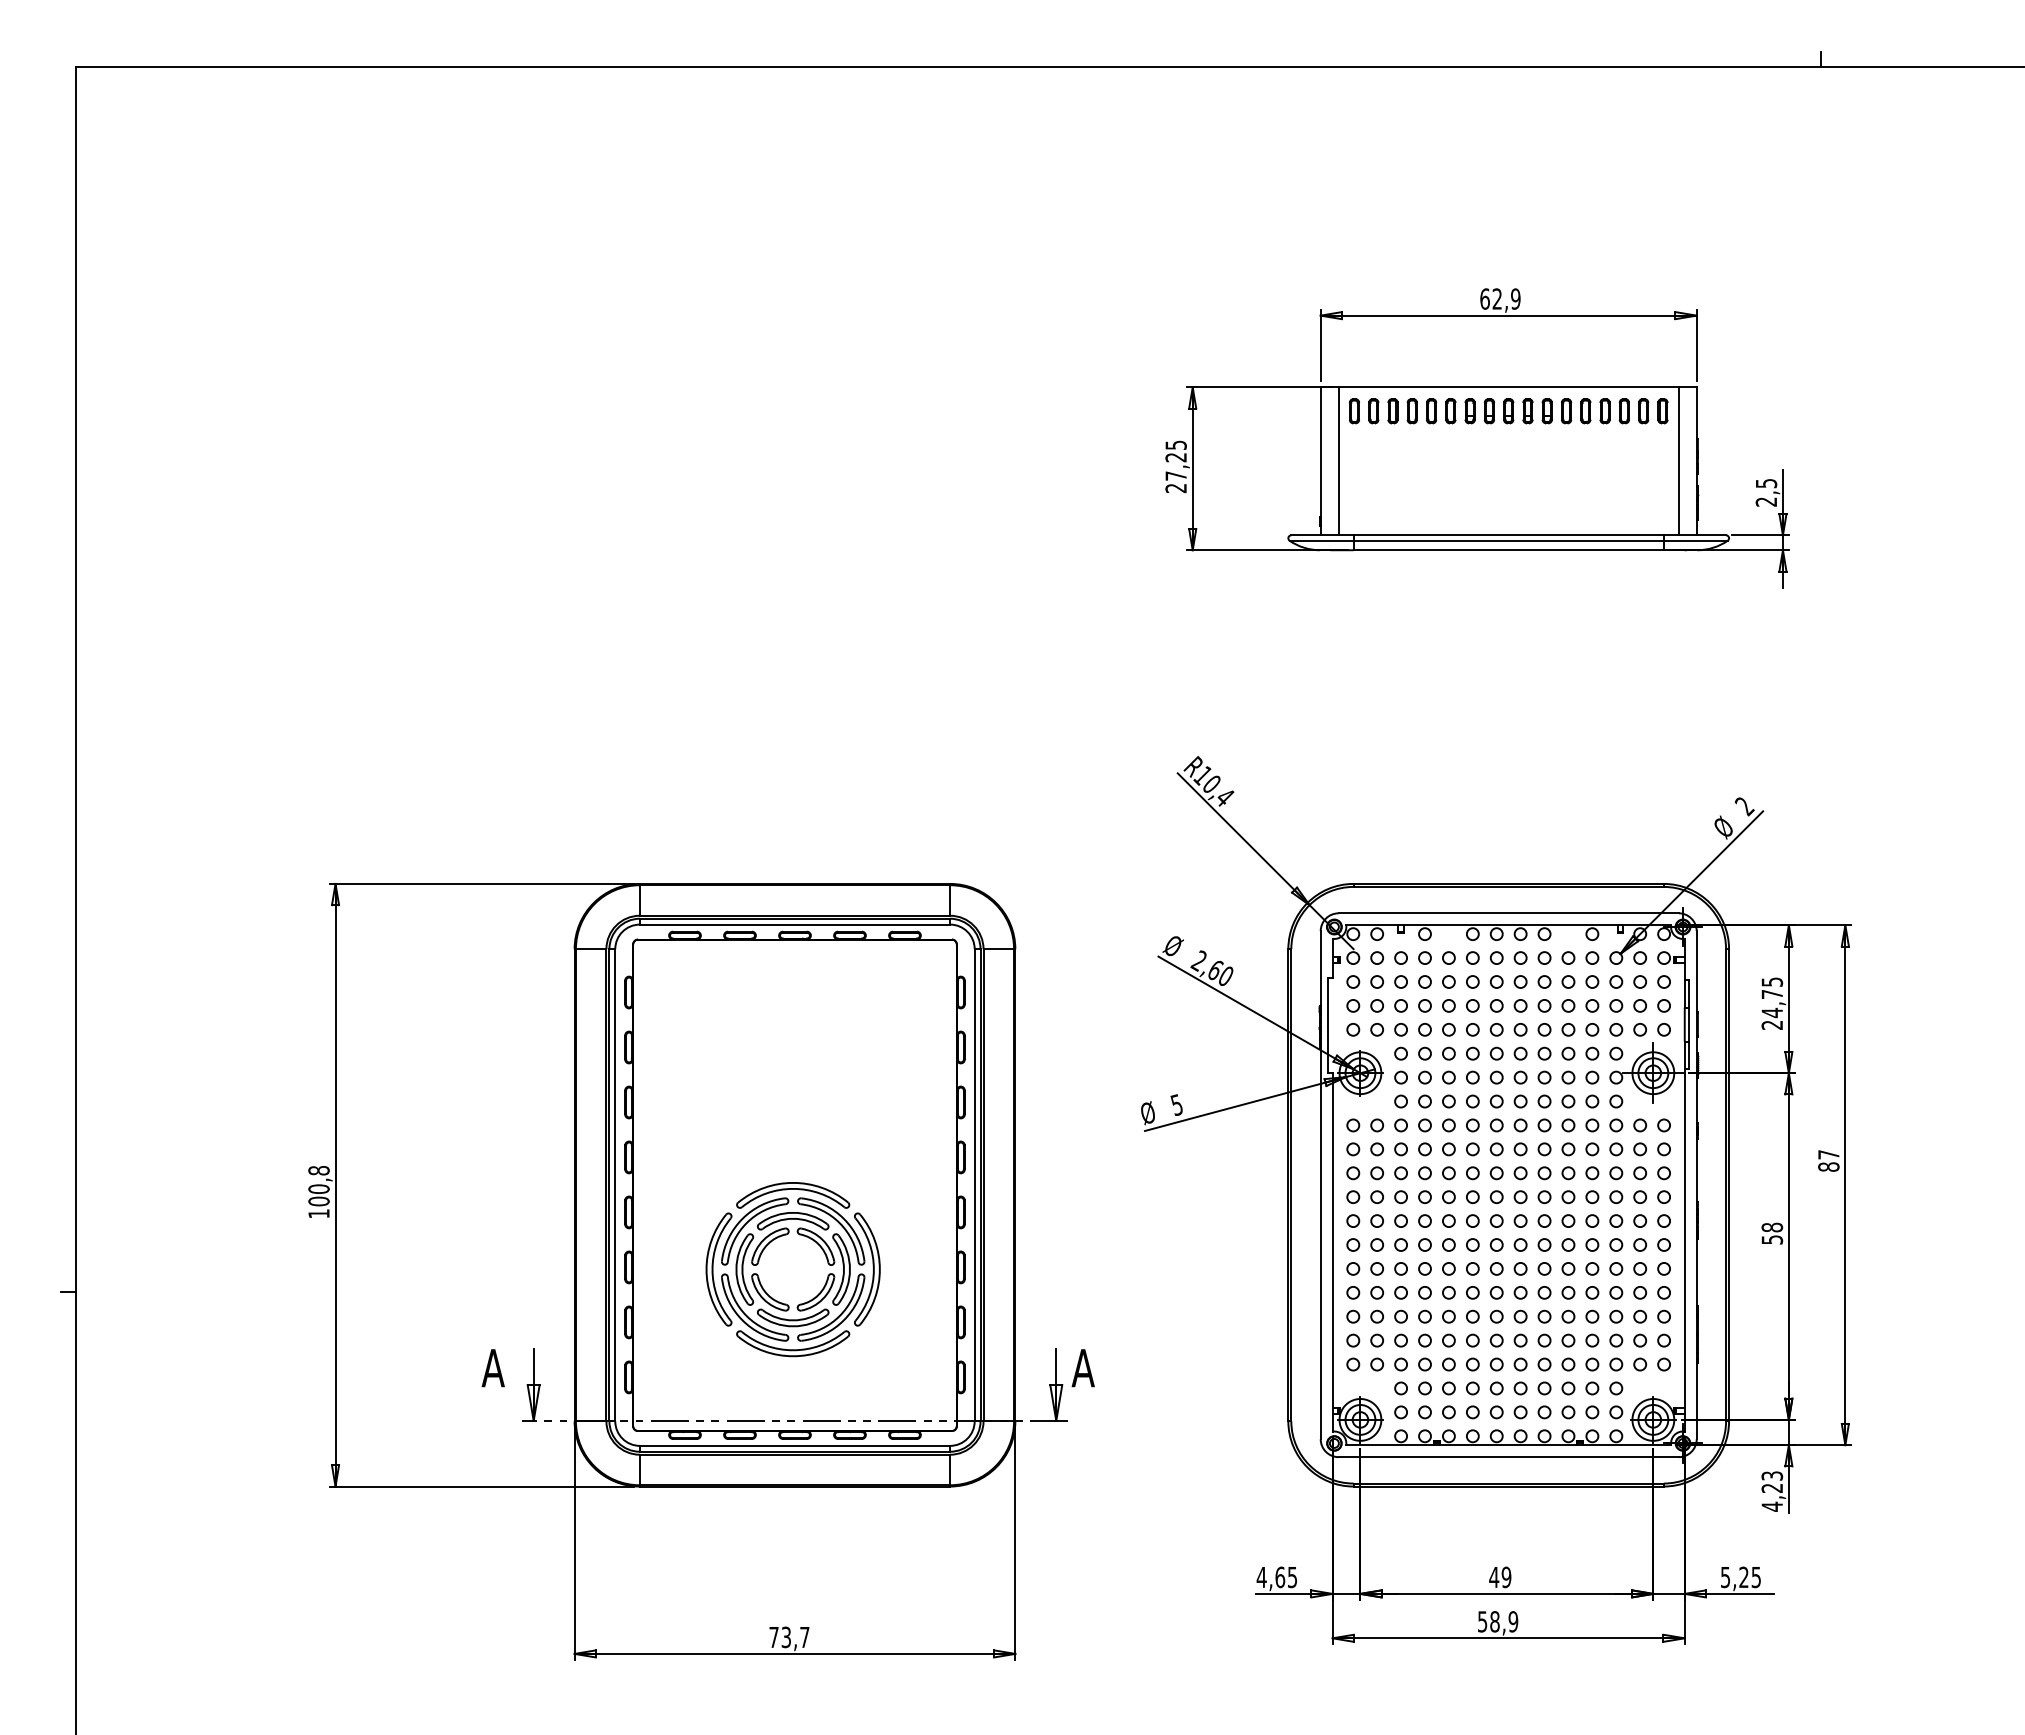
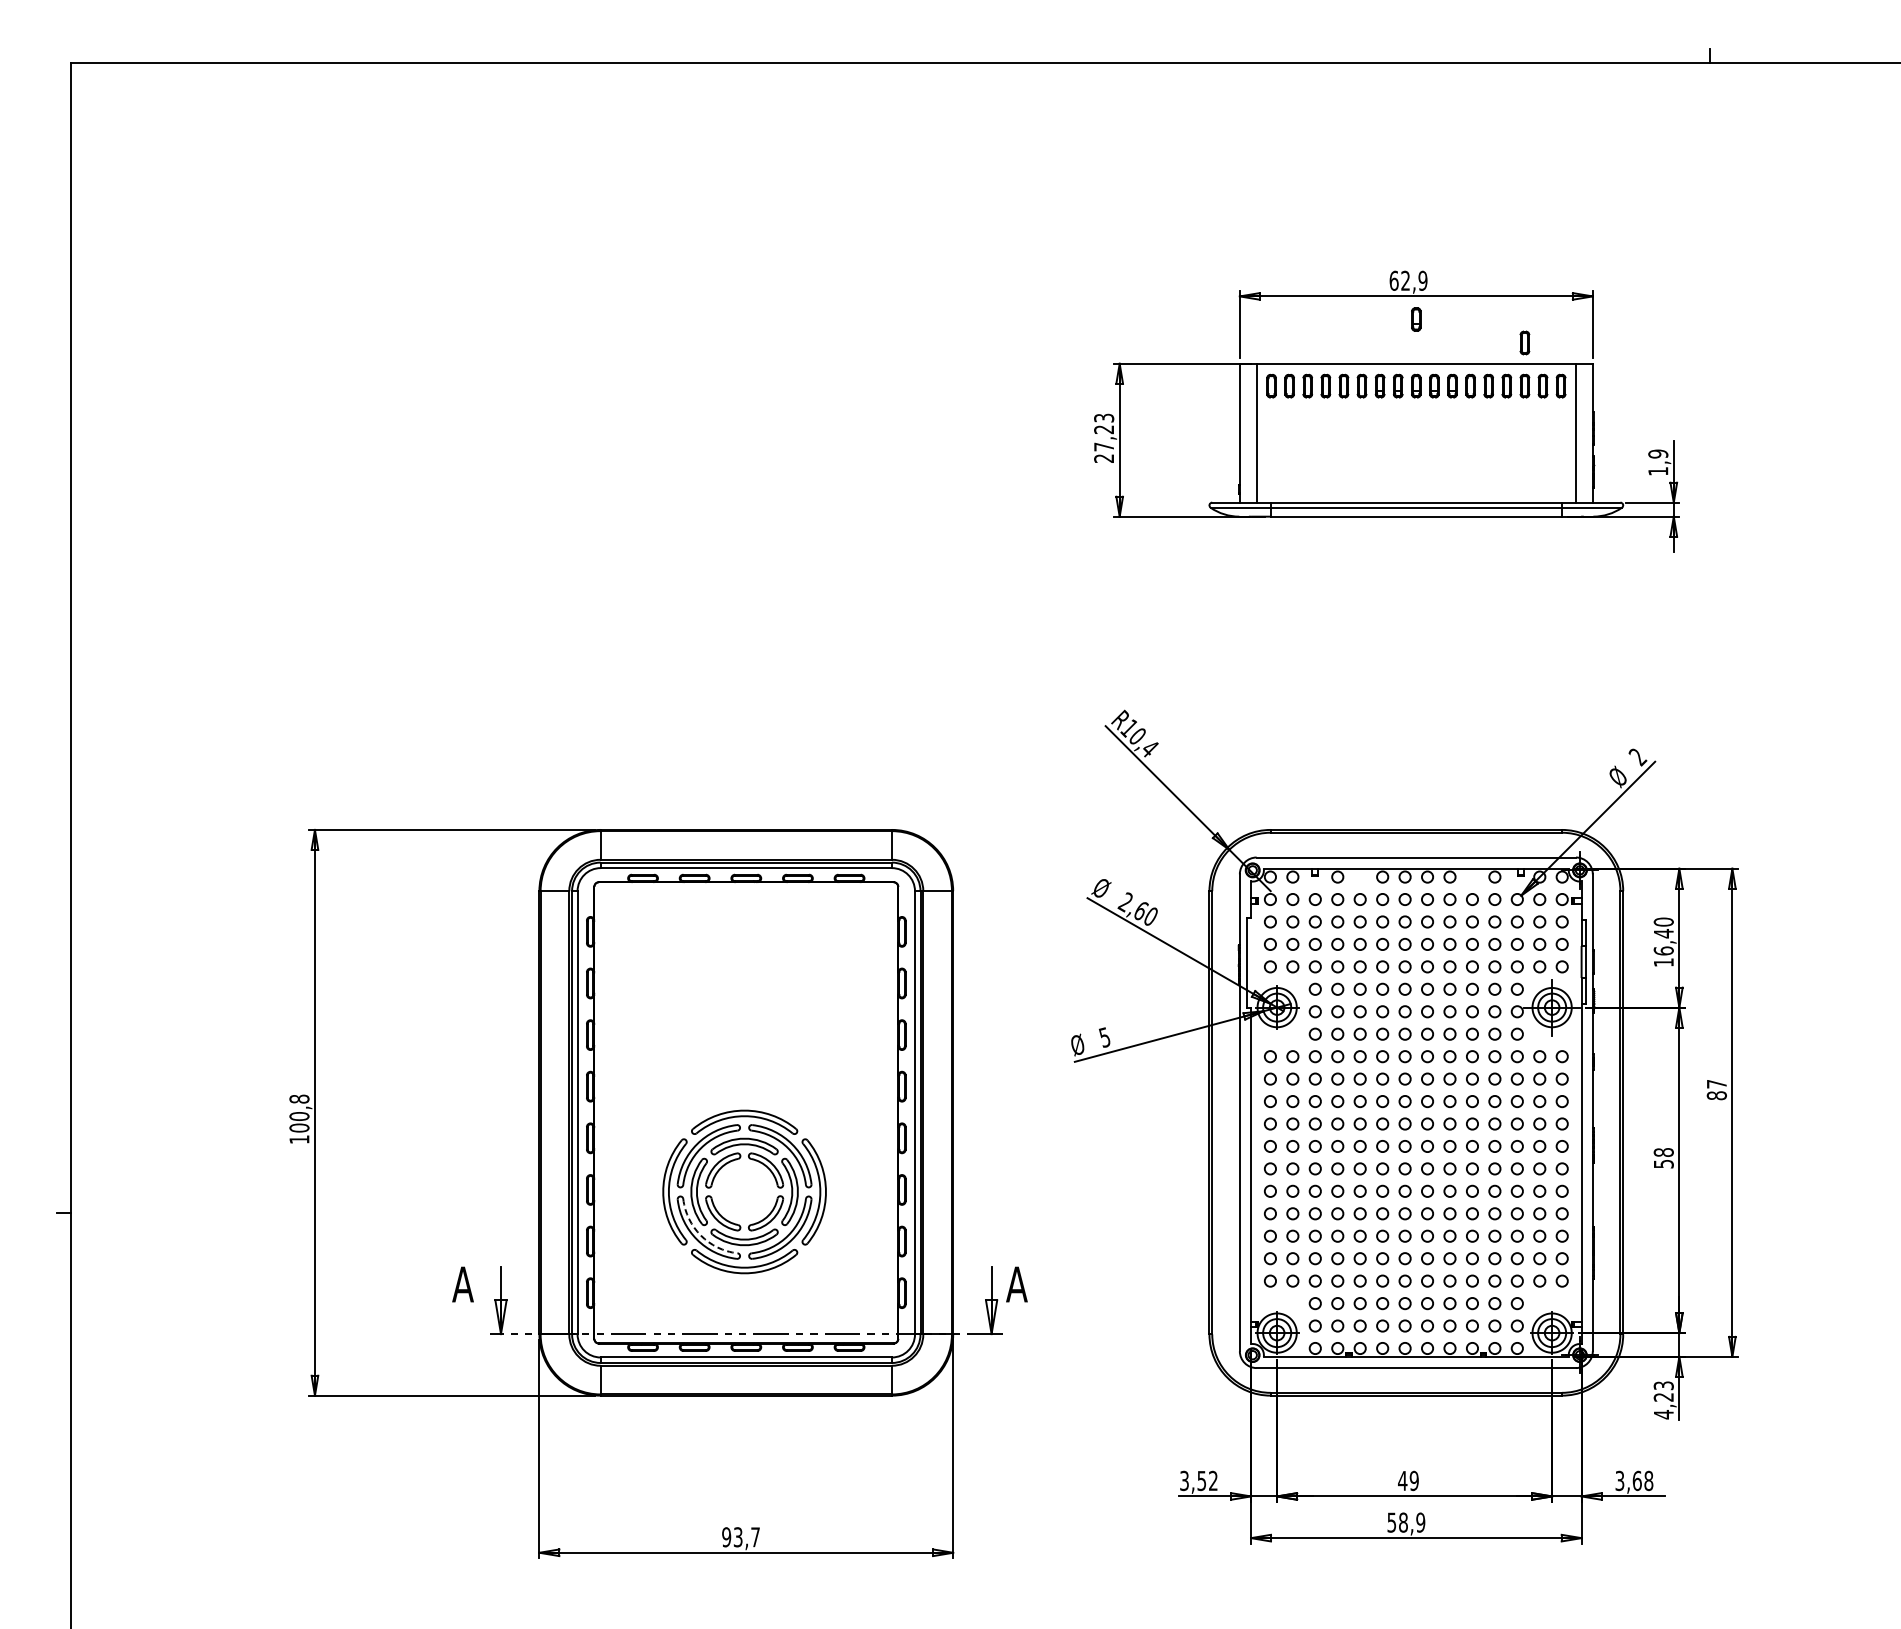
part: (1508, 340) -> (1416, 319), added
part: (1623, 365) -> (1524, 343), added
text: (1175, 444) -> (1103, 417), 27,25 -> 27,23
text: (1765, 492) -> (1657, 462), 2,5 -> 1,9
text: (1772, 1003) -> (1663, 942), 24,75 -> 16,40
arc: (746, 1316) -> (700, 1236), solid -> dashed
text: (1276, 1577) -> (1198, 1481), 4,65 -> 3,52
text: (1741, 1577) -> (1634, 1481), 5,25 -> 3,68
text: (773, 1637) -> (726, 1537), 73,7 -> 93,7

